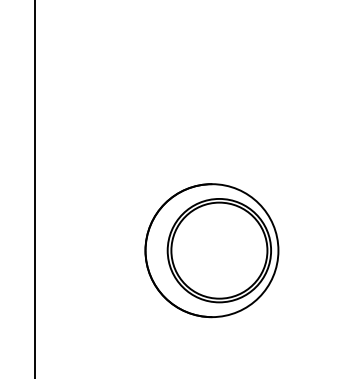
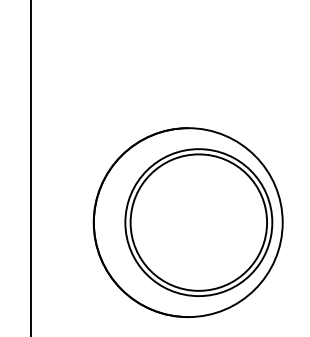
part: (211, 250) -> (187, 222), size x1.6

